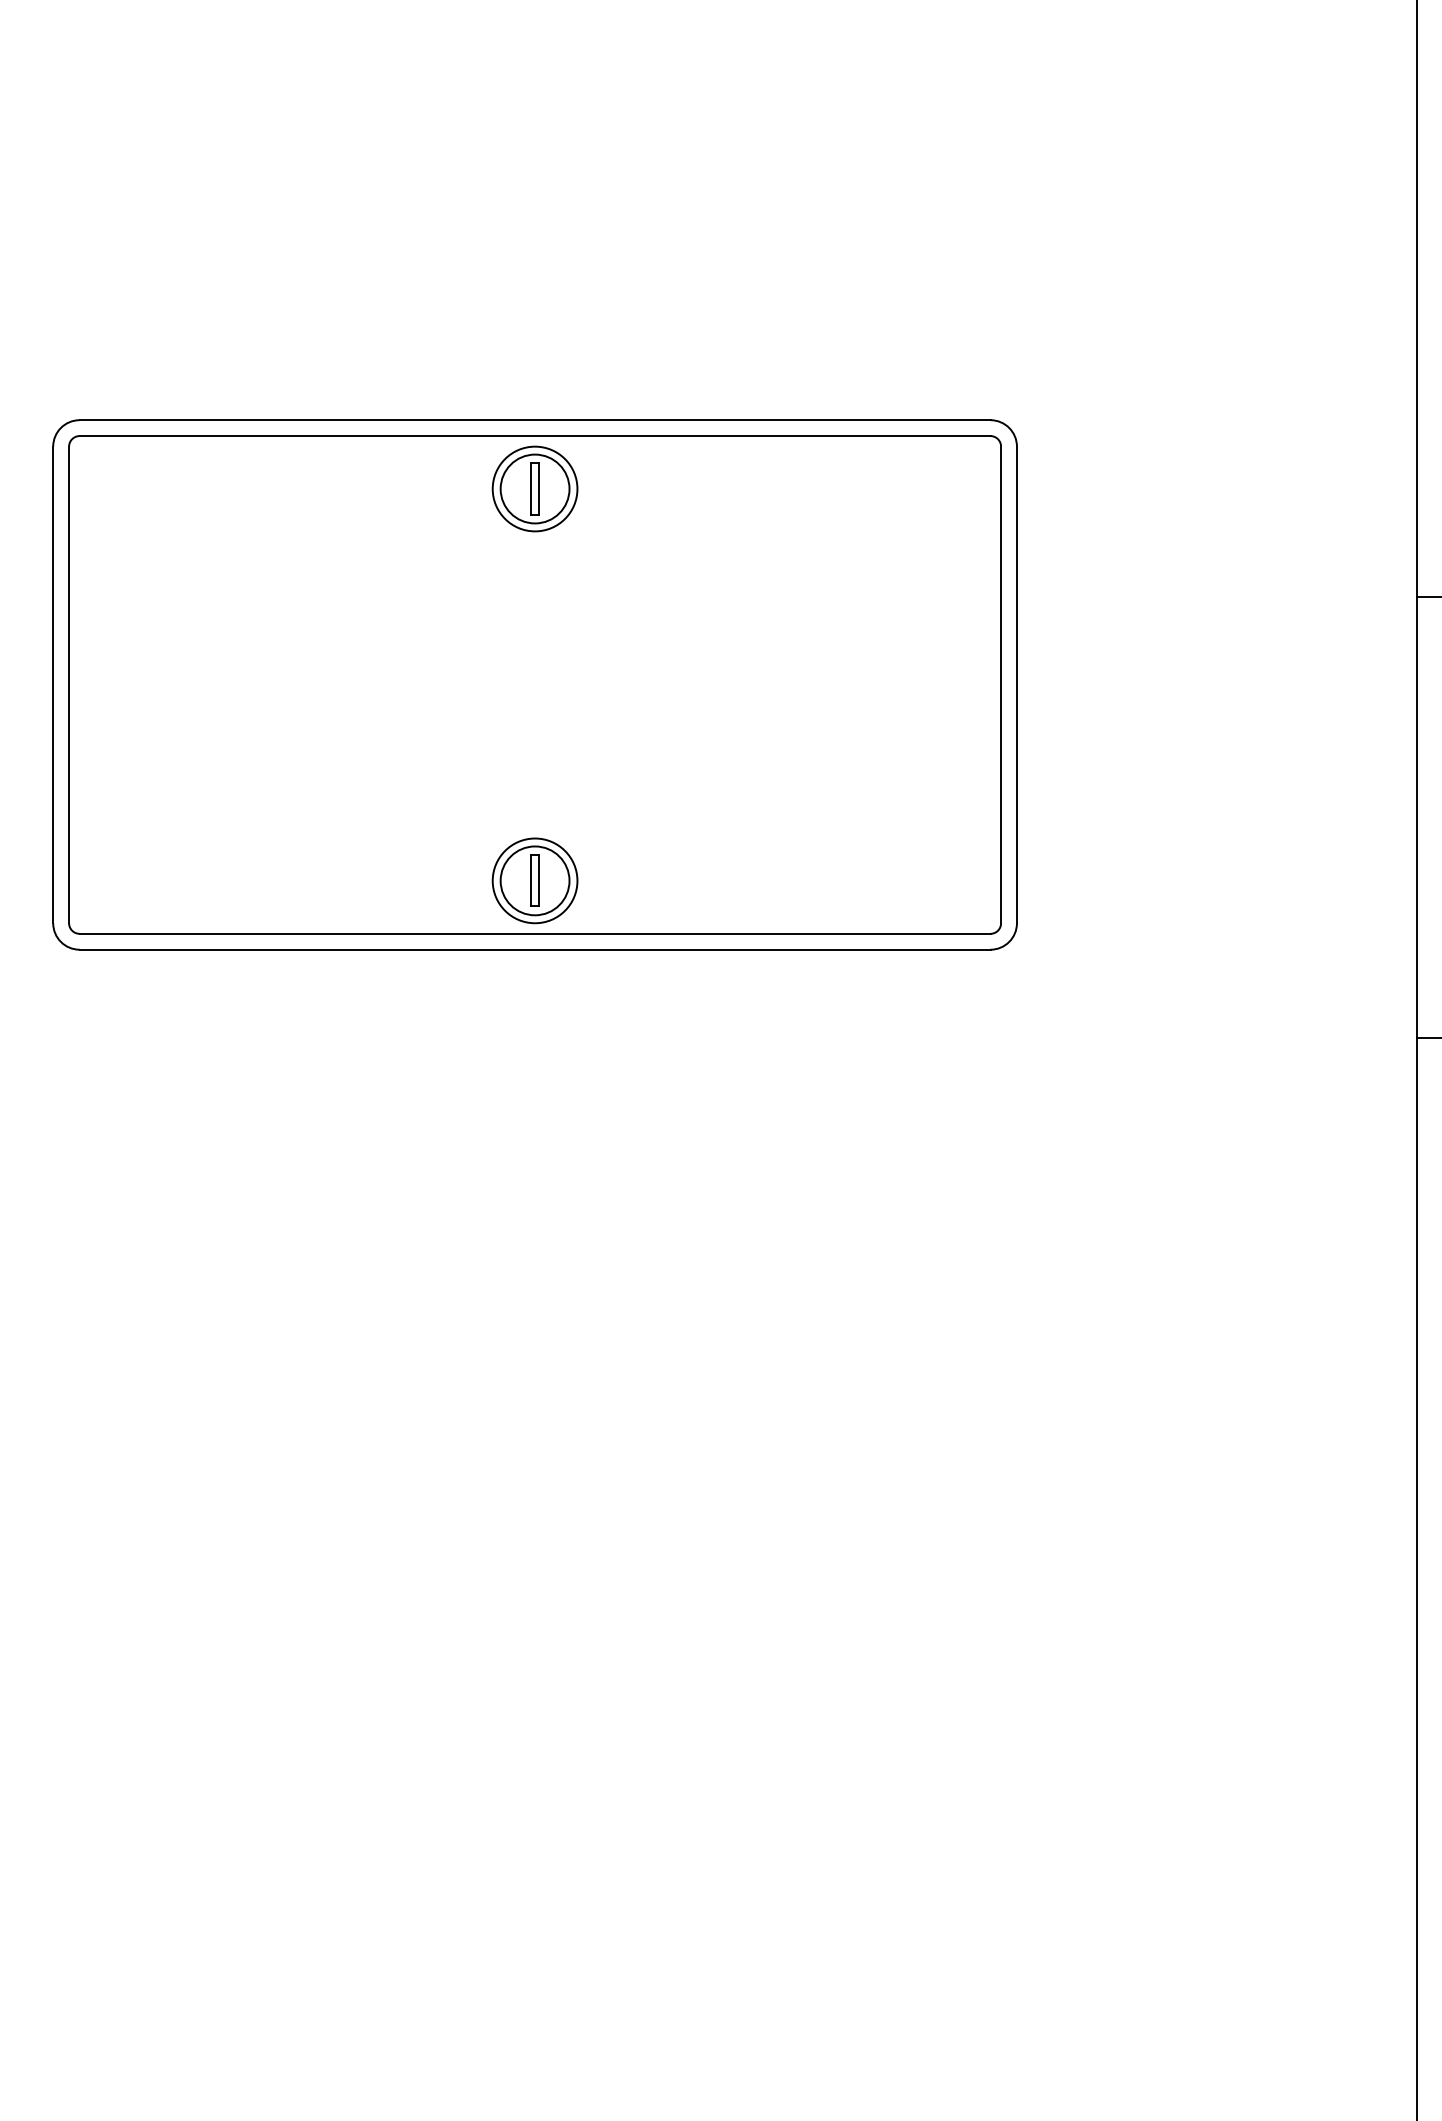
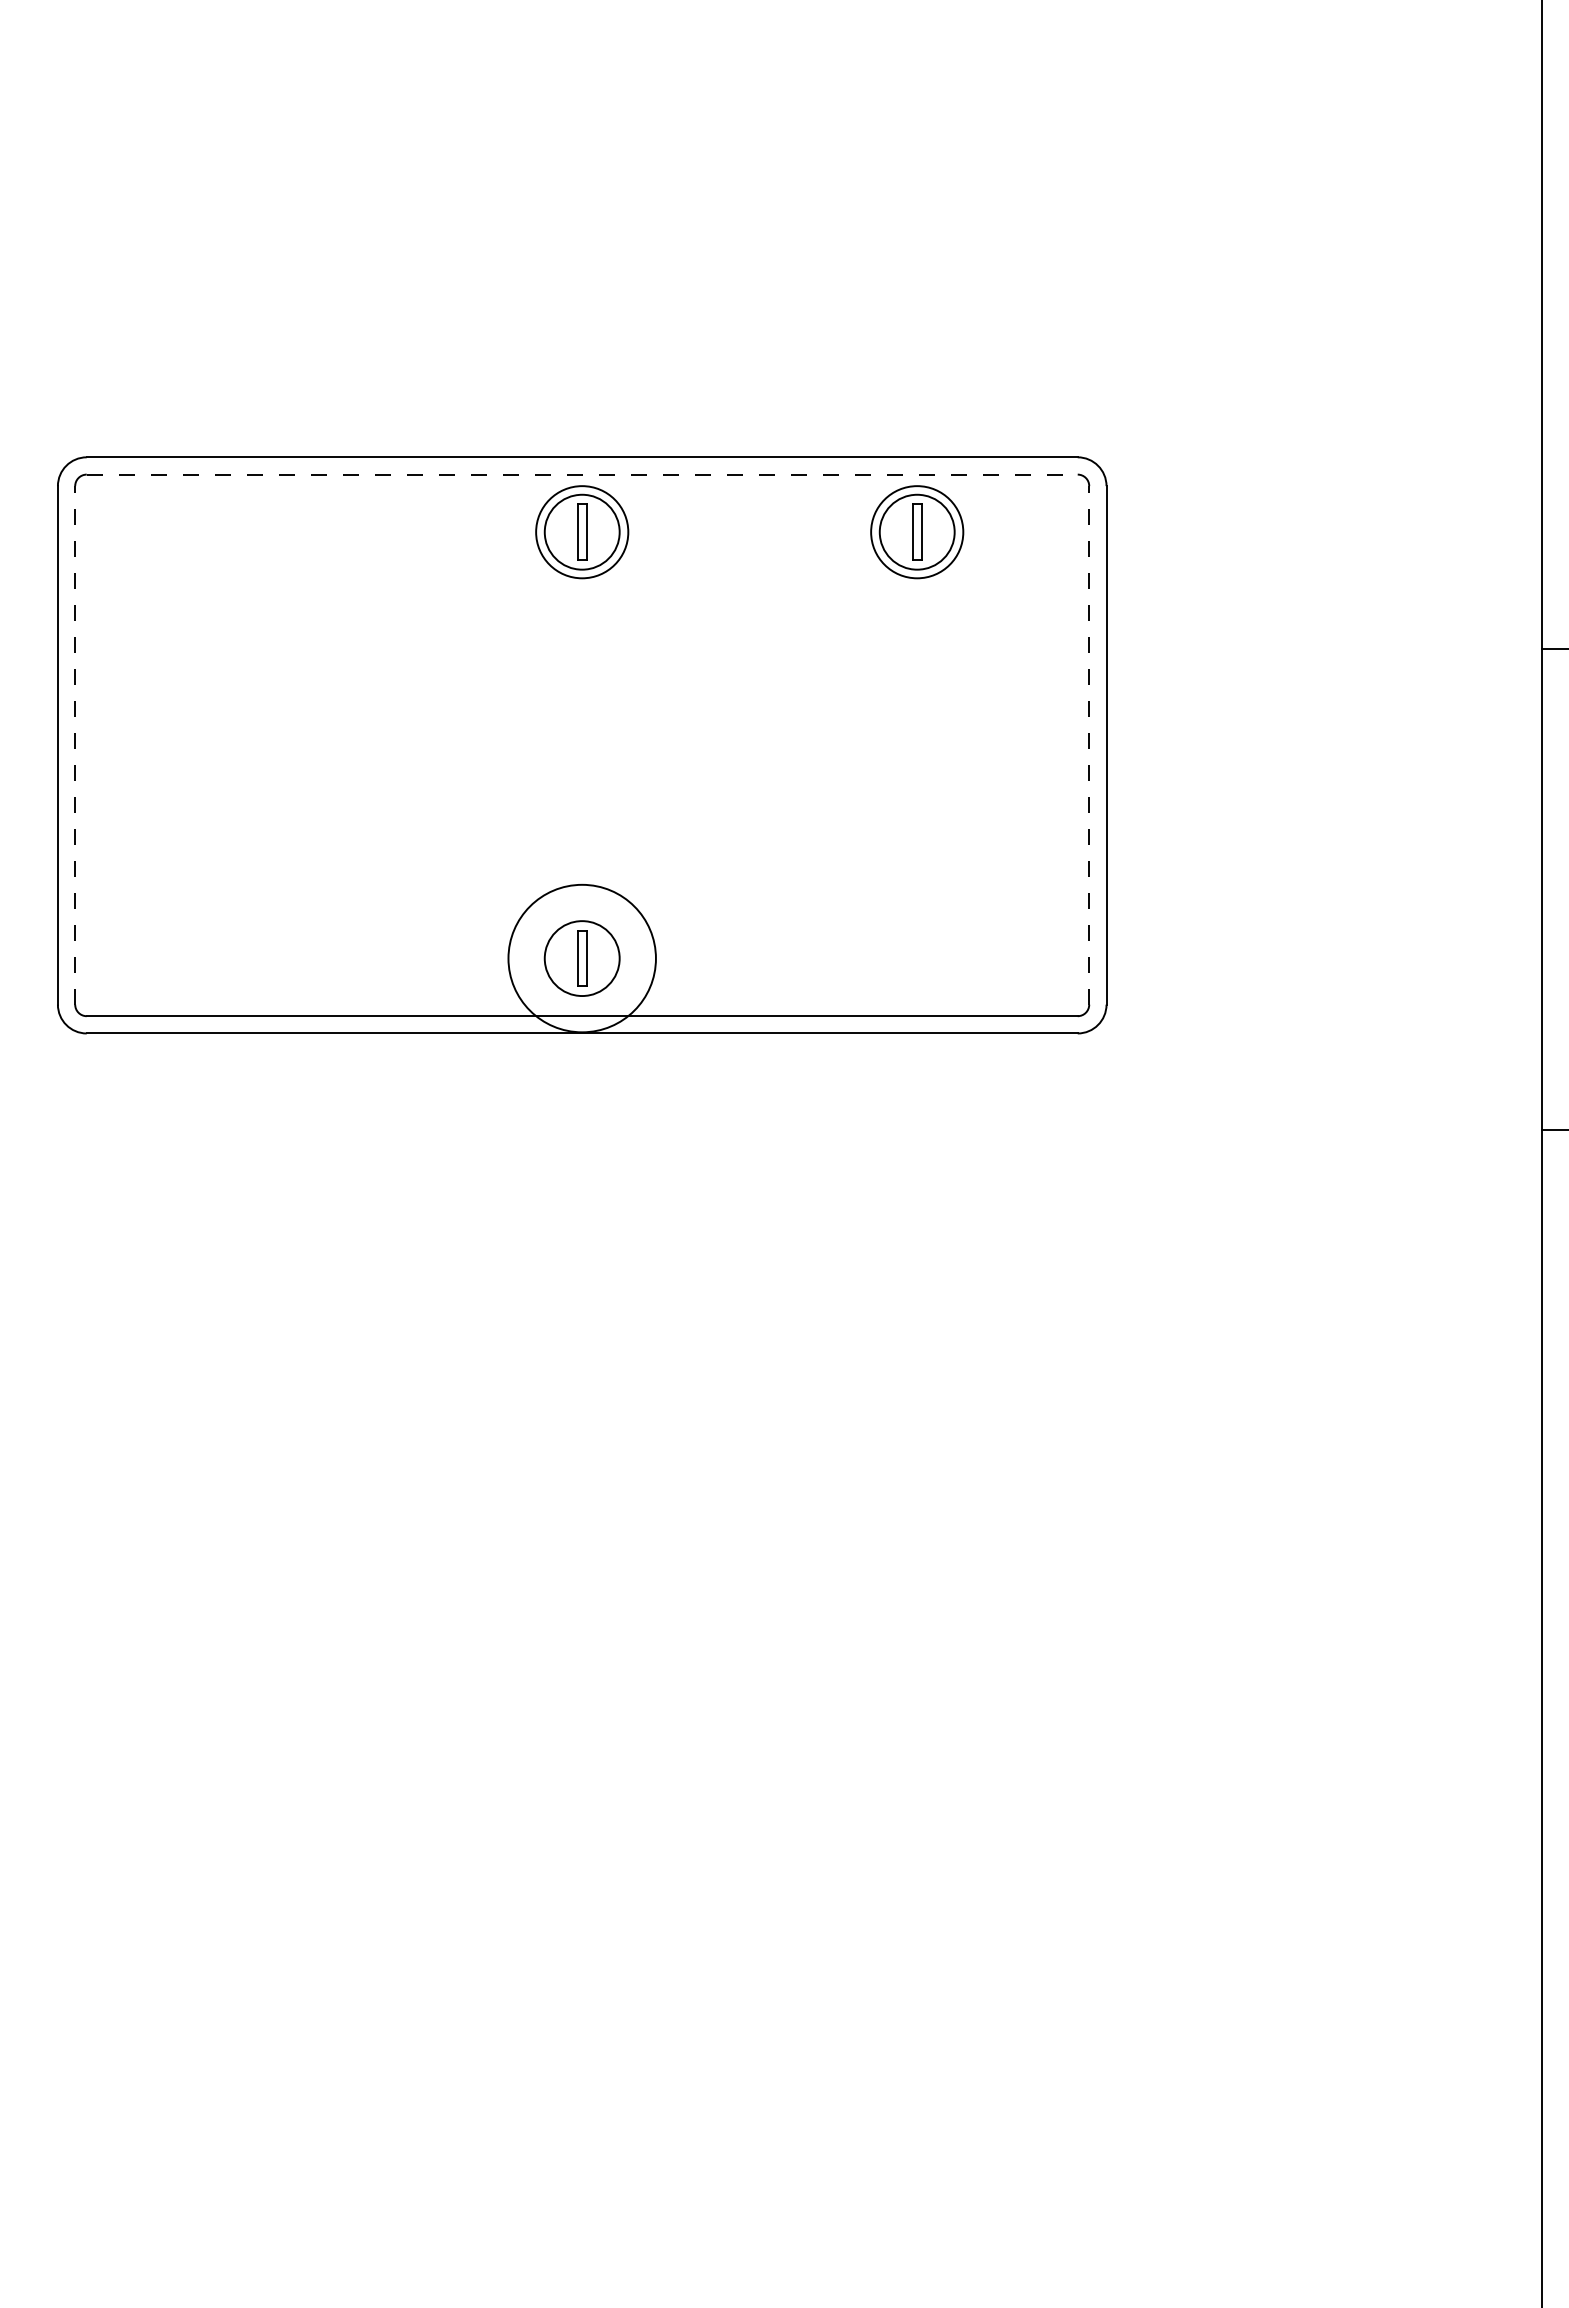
line: (535, 435) -> (582, 474), solid -> dashed
part: (843, 489) -> (917, 532), added
line: (69, 684) -> (75, 744), solid -> dashed
line: (1001, 684) -> (1089, 744), solid -> dashed
circle: (535, 880) -> (582, 958), size x1.6

